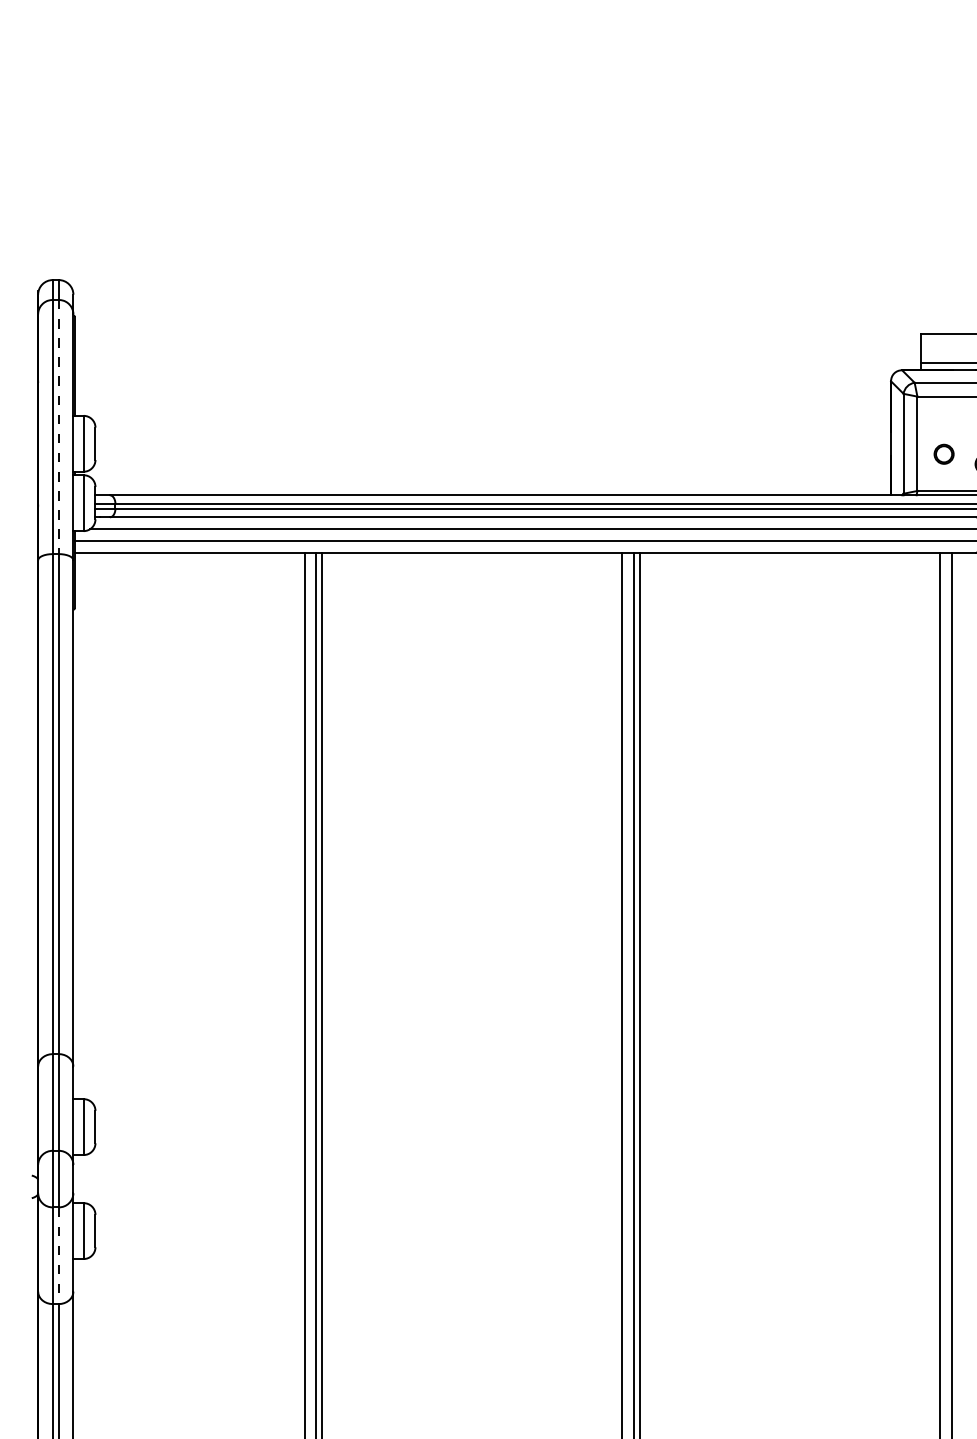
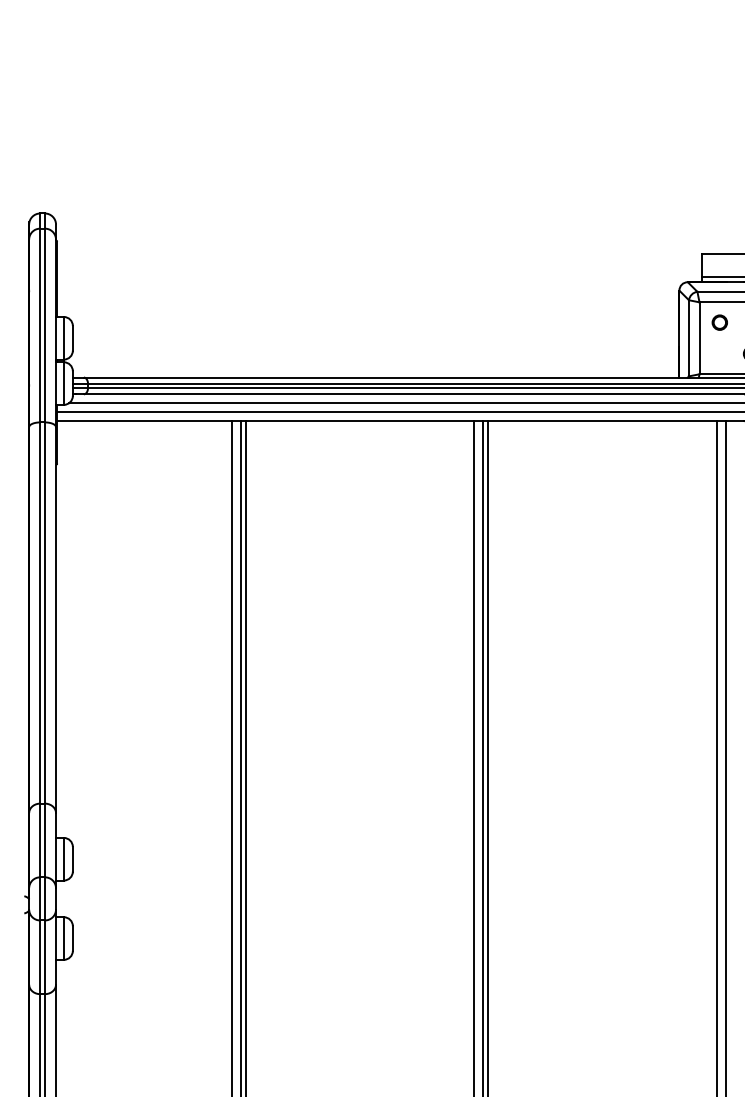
line: (58, 427) -> (44, 325), dashed -> solid
part: (943, 453) -> (719, 322), moved
line: (58, 1256) -> (44, 957), dashed -> solid

